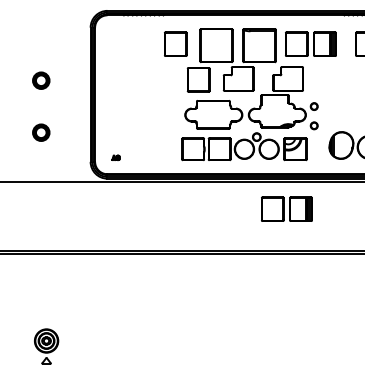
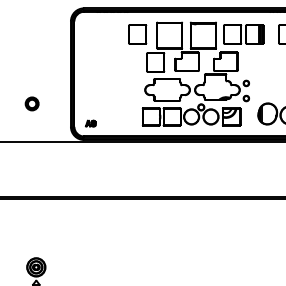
part: (41, 80) -> (32, 62), removed
part: (115, 157) -> (90, 123), size x1.67
part: (286, 208) -> (224, 163), removed

